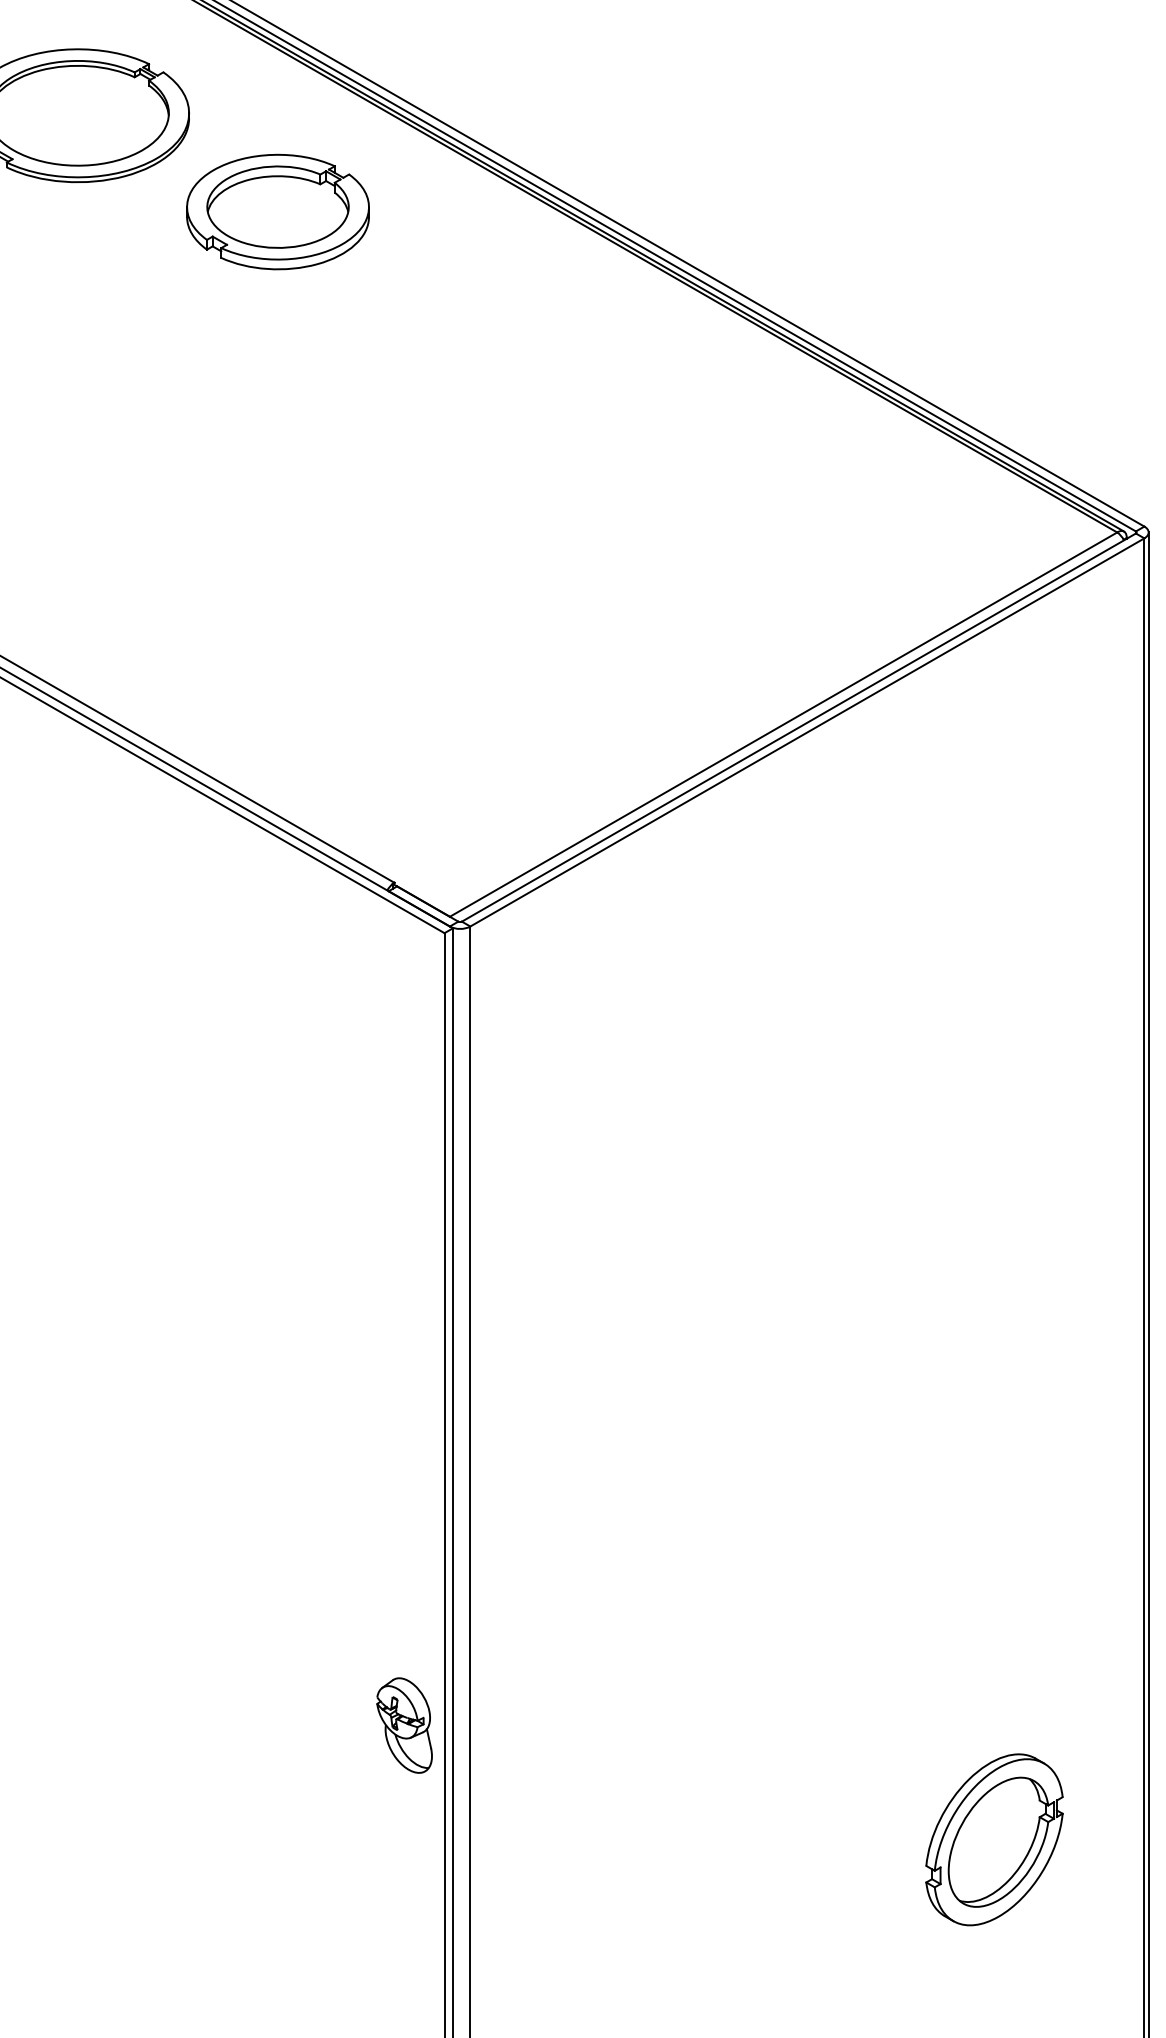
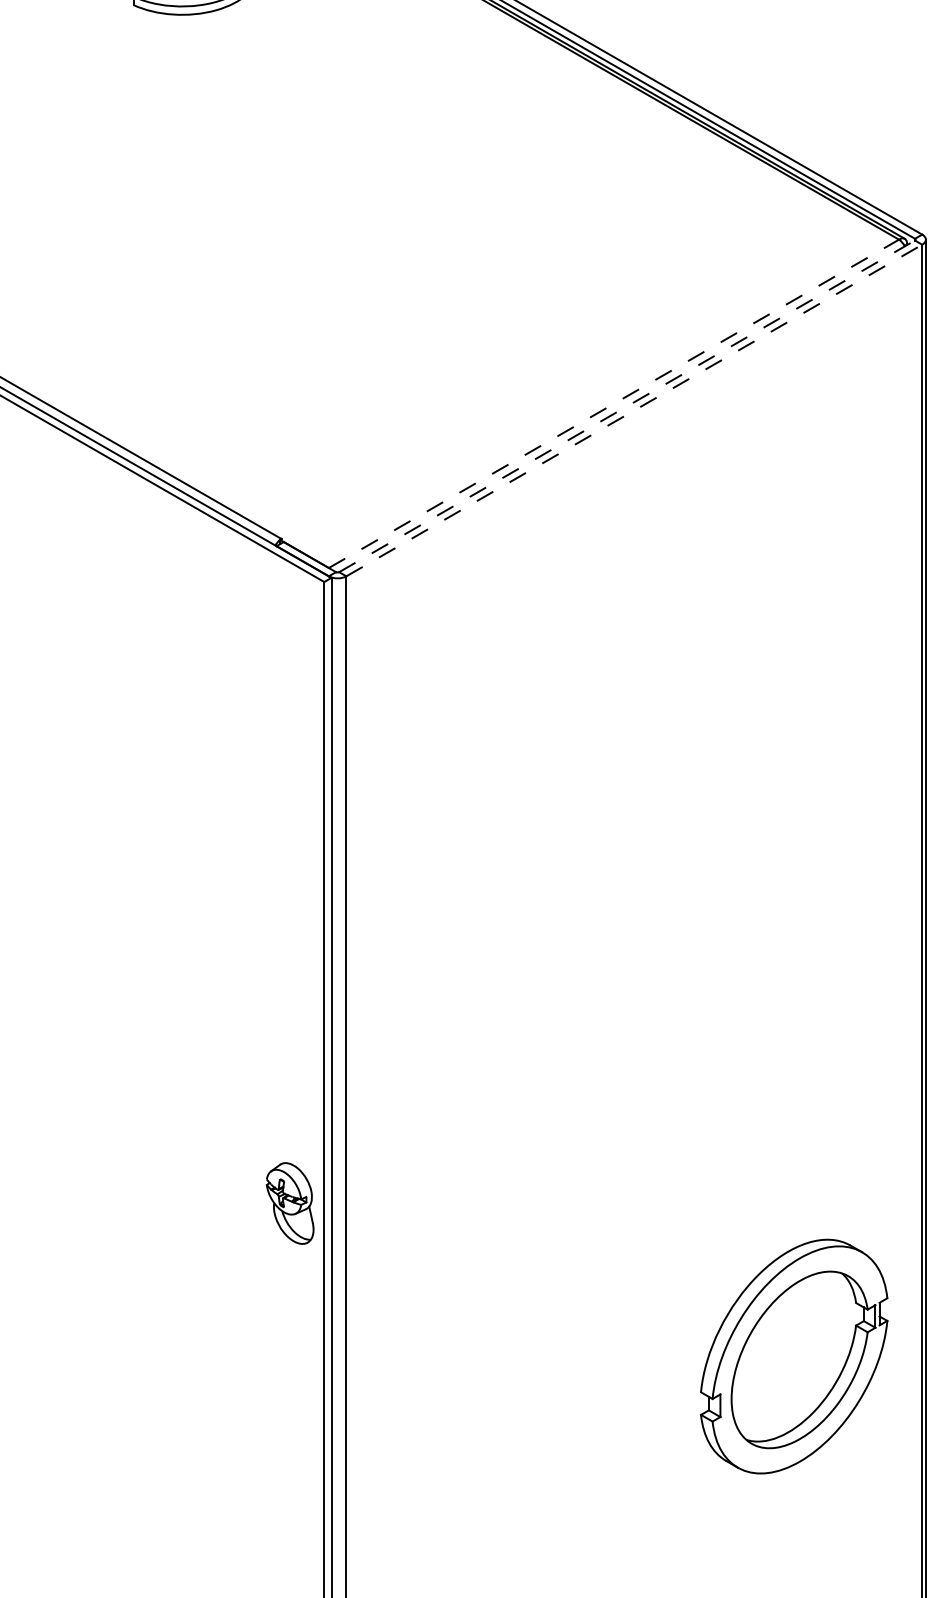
line: (783, 724) -> (613, 403), solid -> dashed
line: (798, 727) -> (626, 406), solid -> dashed
line: (807, 732) -> (634, 410), solid -> dashed
part: (404, 1725) -> (290, 1203), moved
part: (994, 1839) -> (794, 1356), size x1.6

